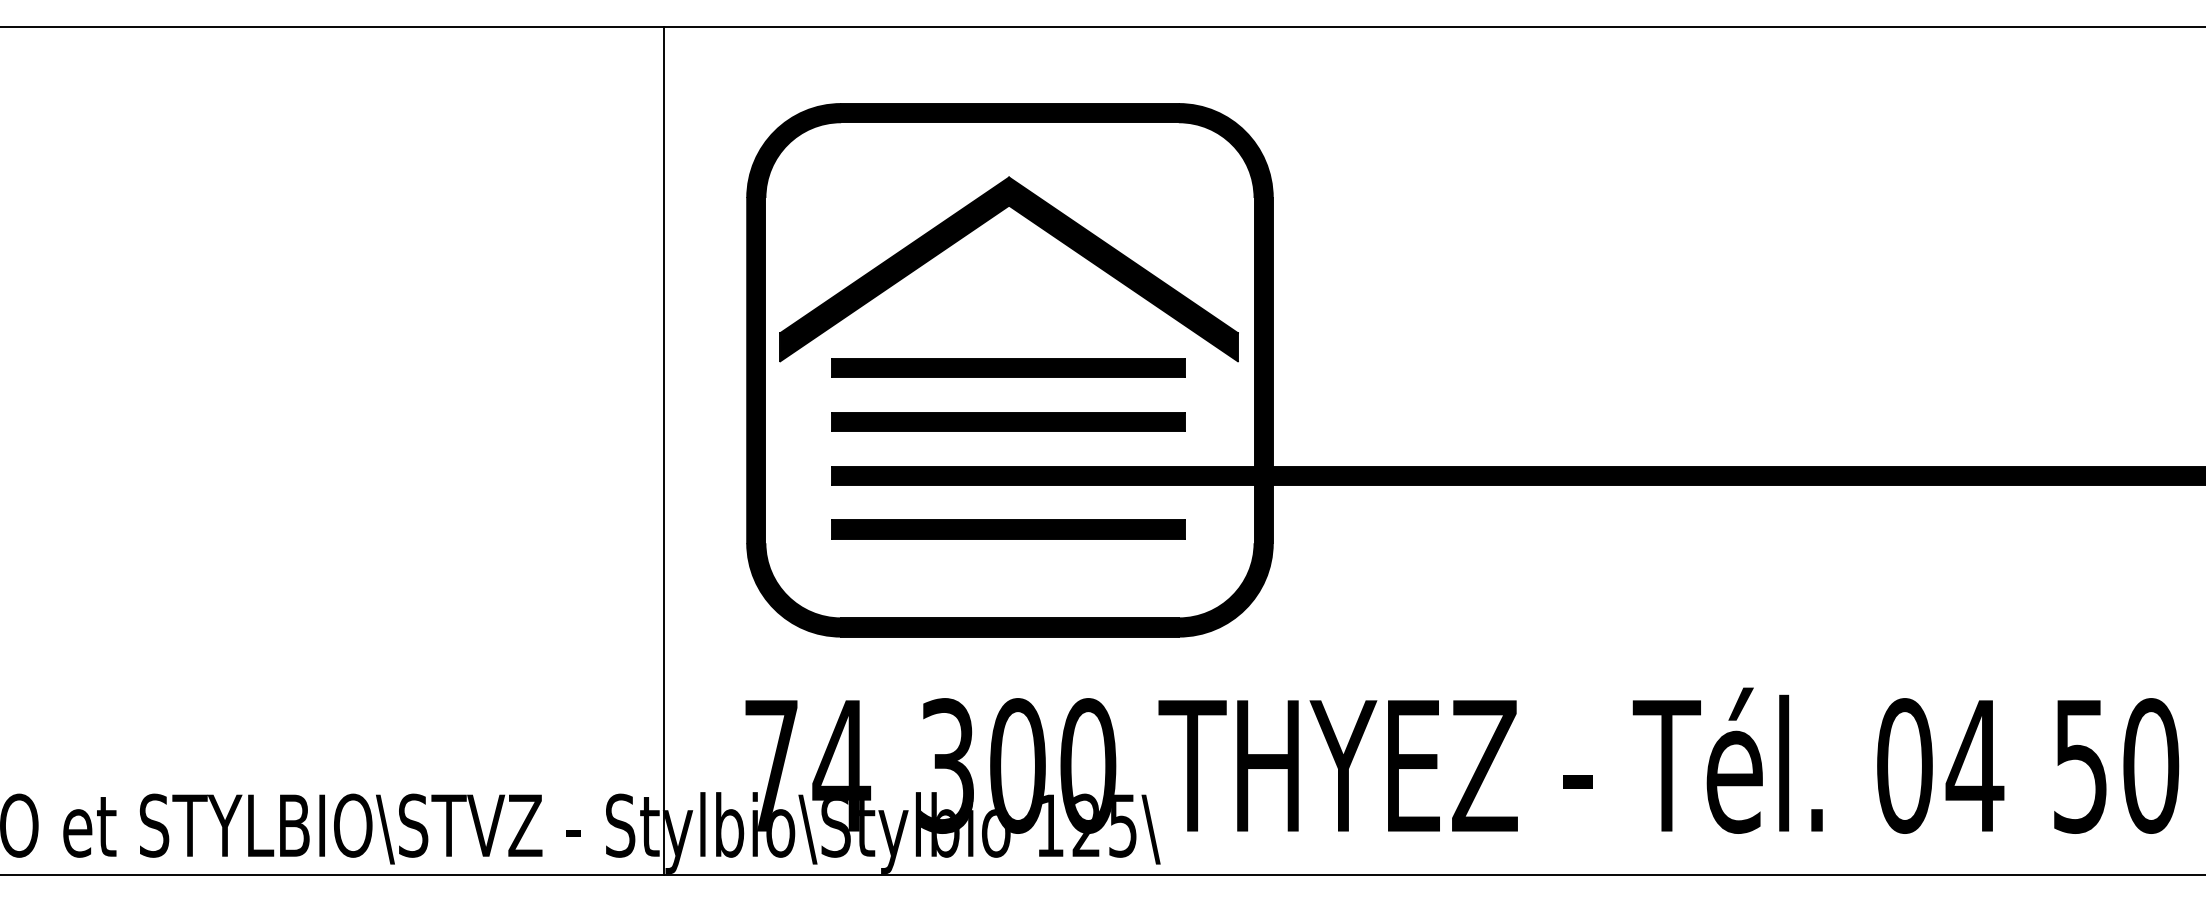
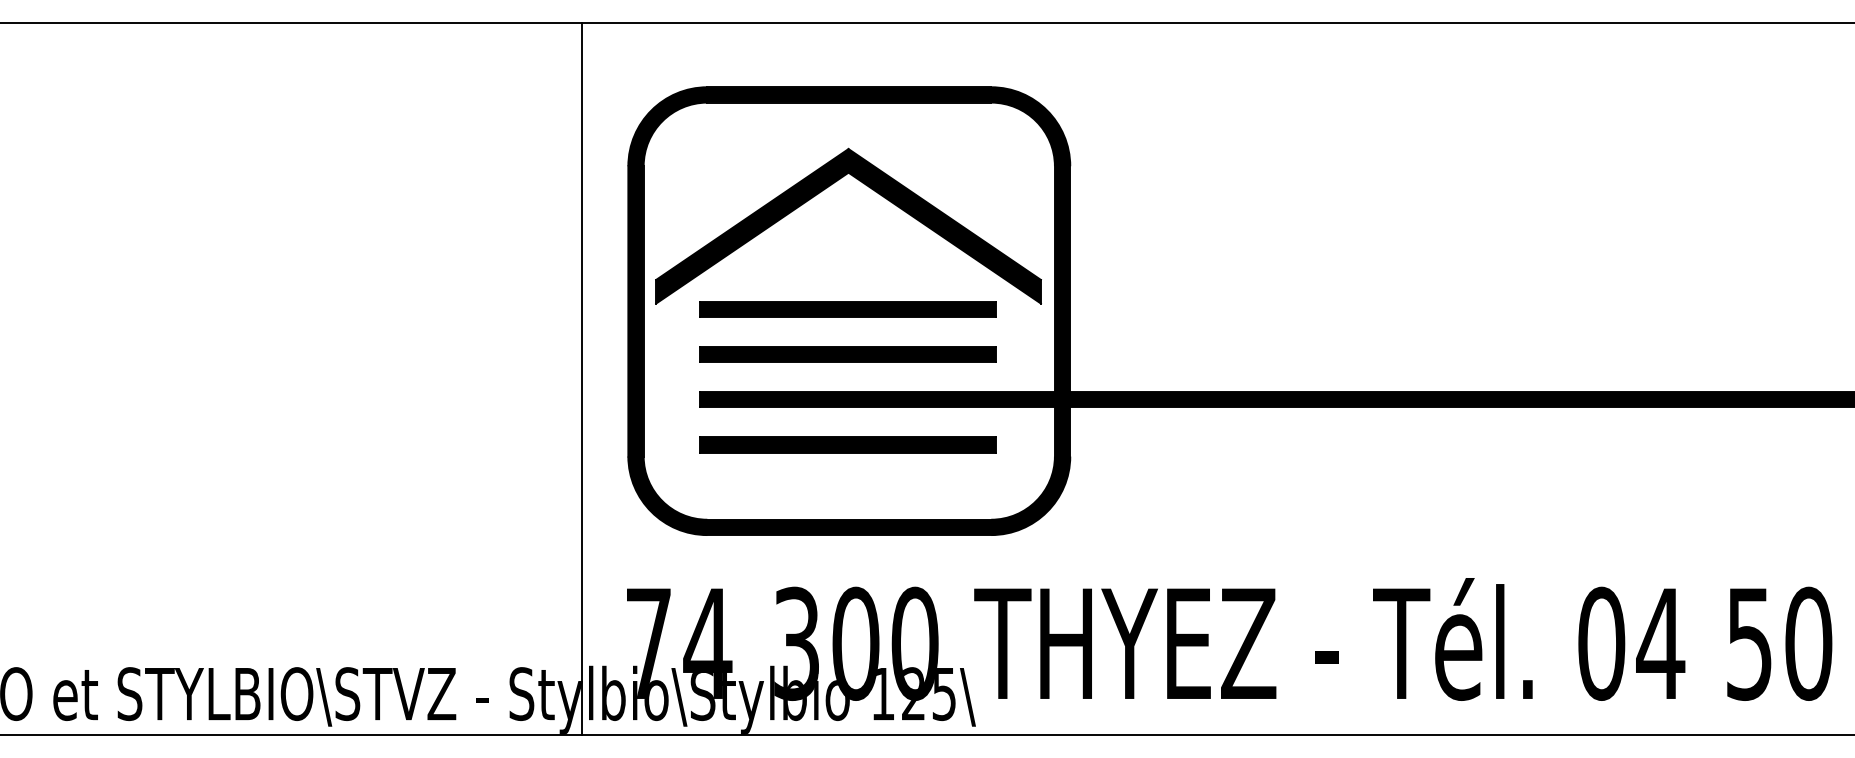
line: (663, 450) -> (581, 378), moved

